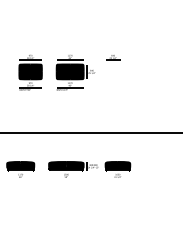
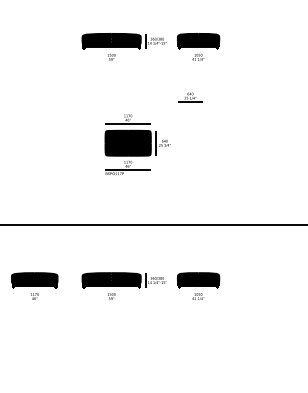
part: (89, 27) -> (150, 46), added
part: (30, 72) -> (51, 122), removed
part: (75, 72) -> (137, 144), moved

